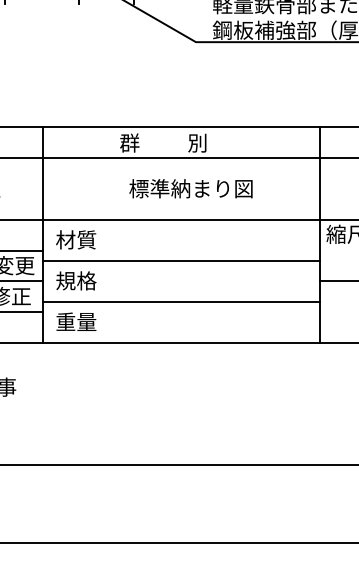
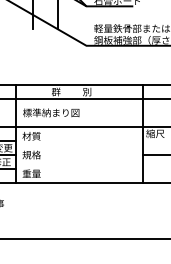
text: (191, 187) -> (51, 112), moved
line: (180, 260) -> (79, 145), removed
line: (180, 301) -> (79, 164), removed

